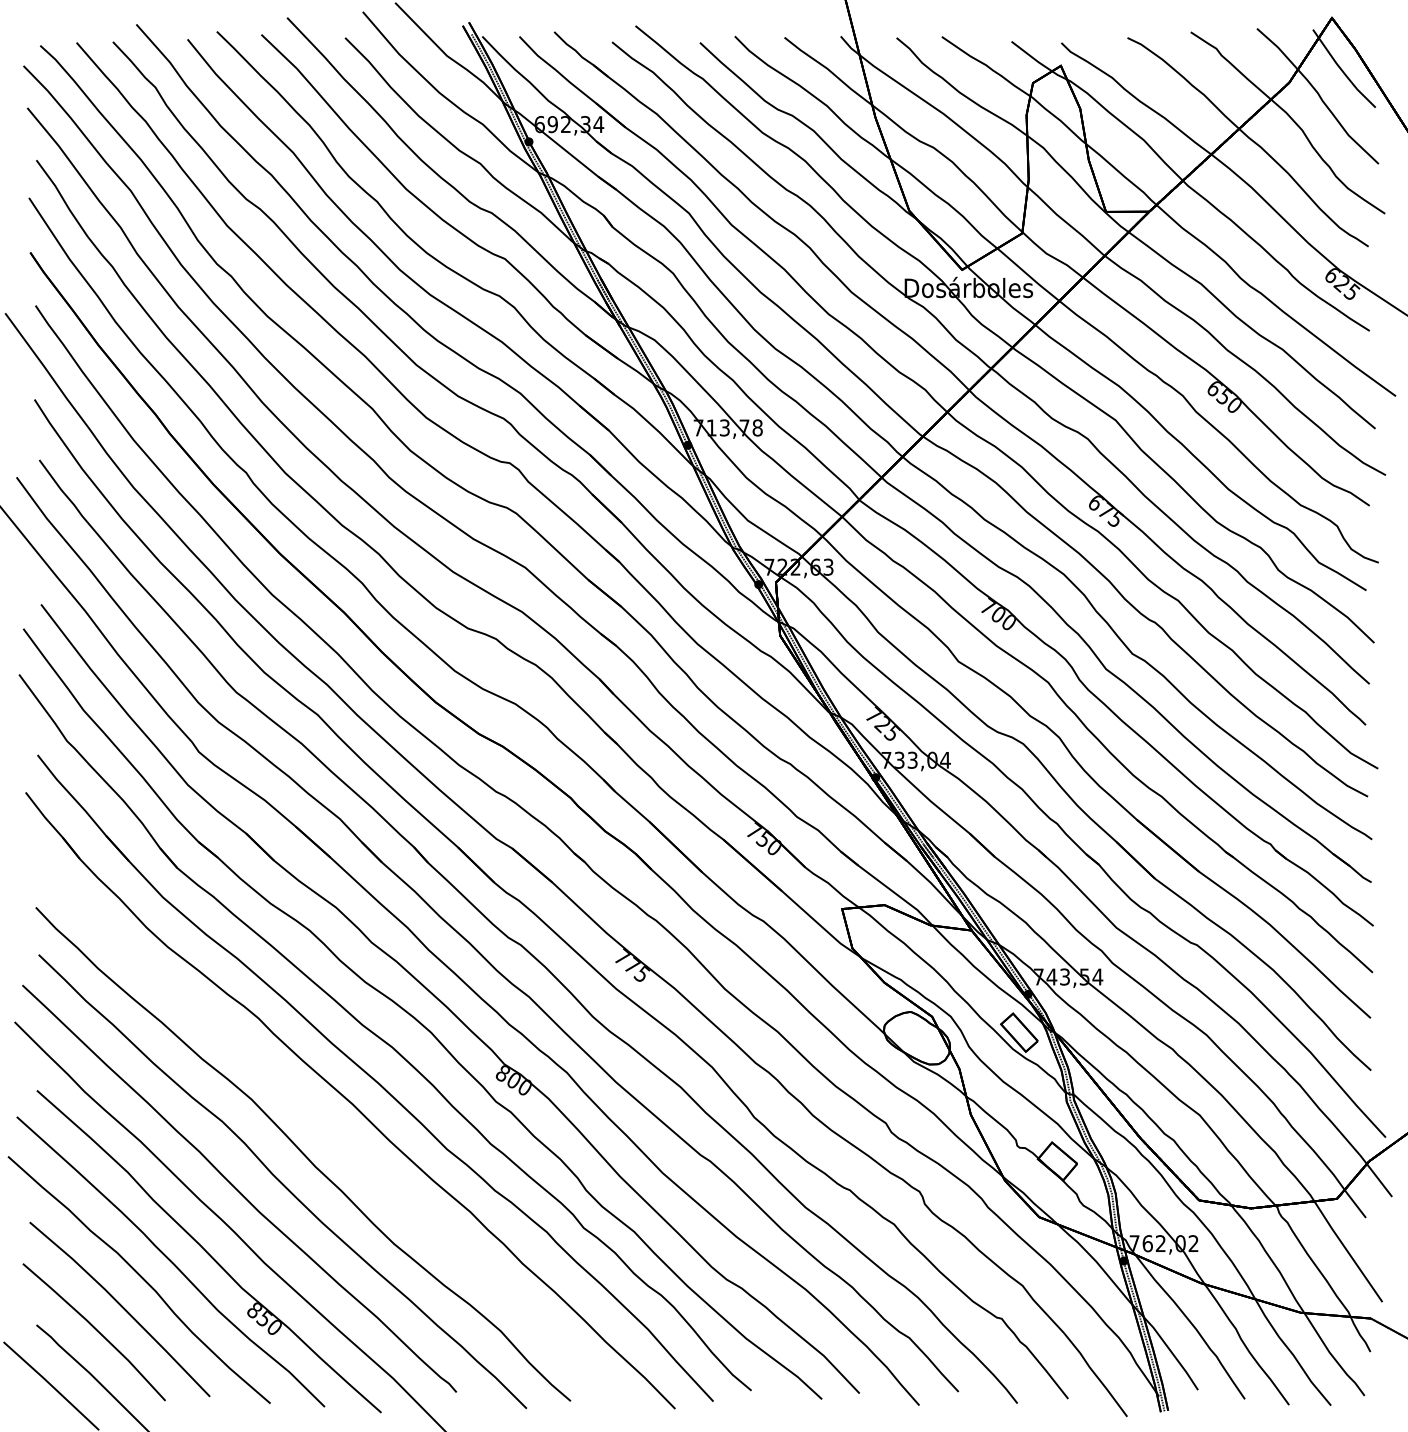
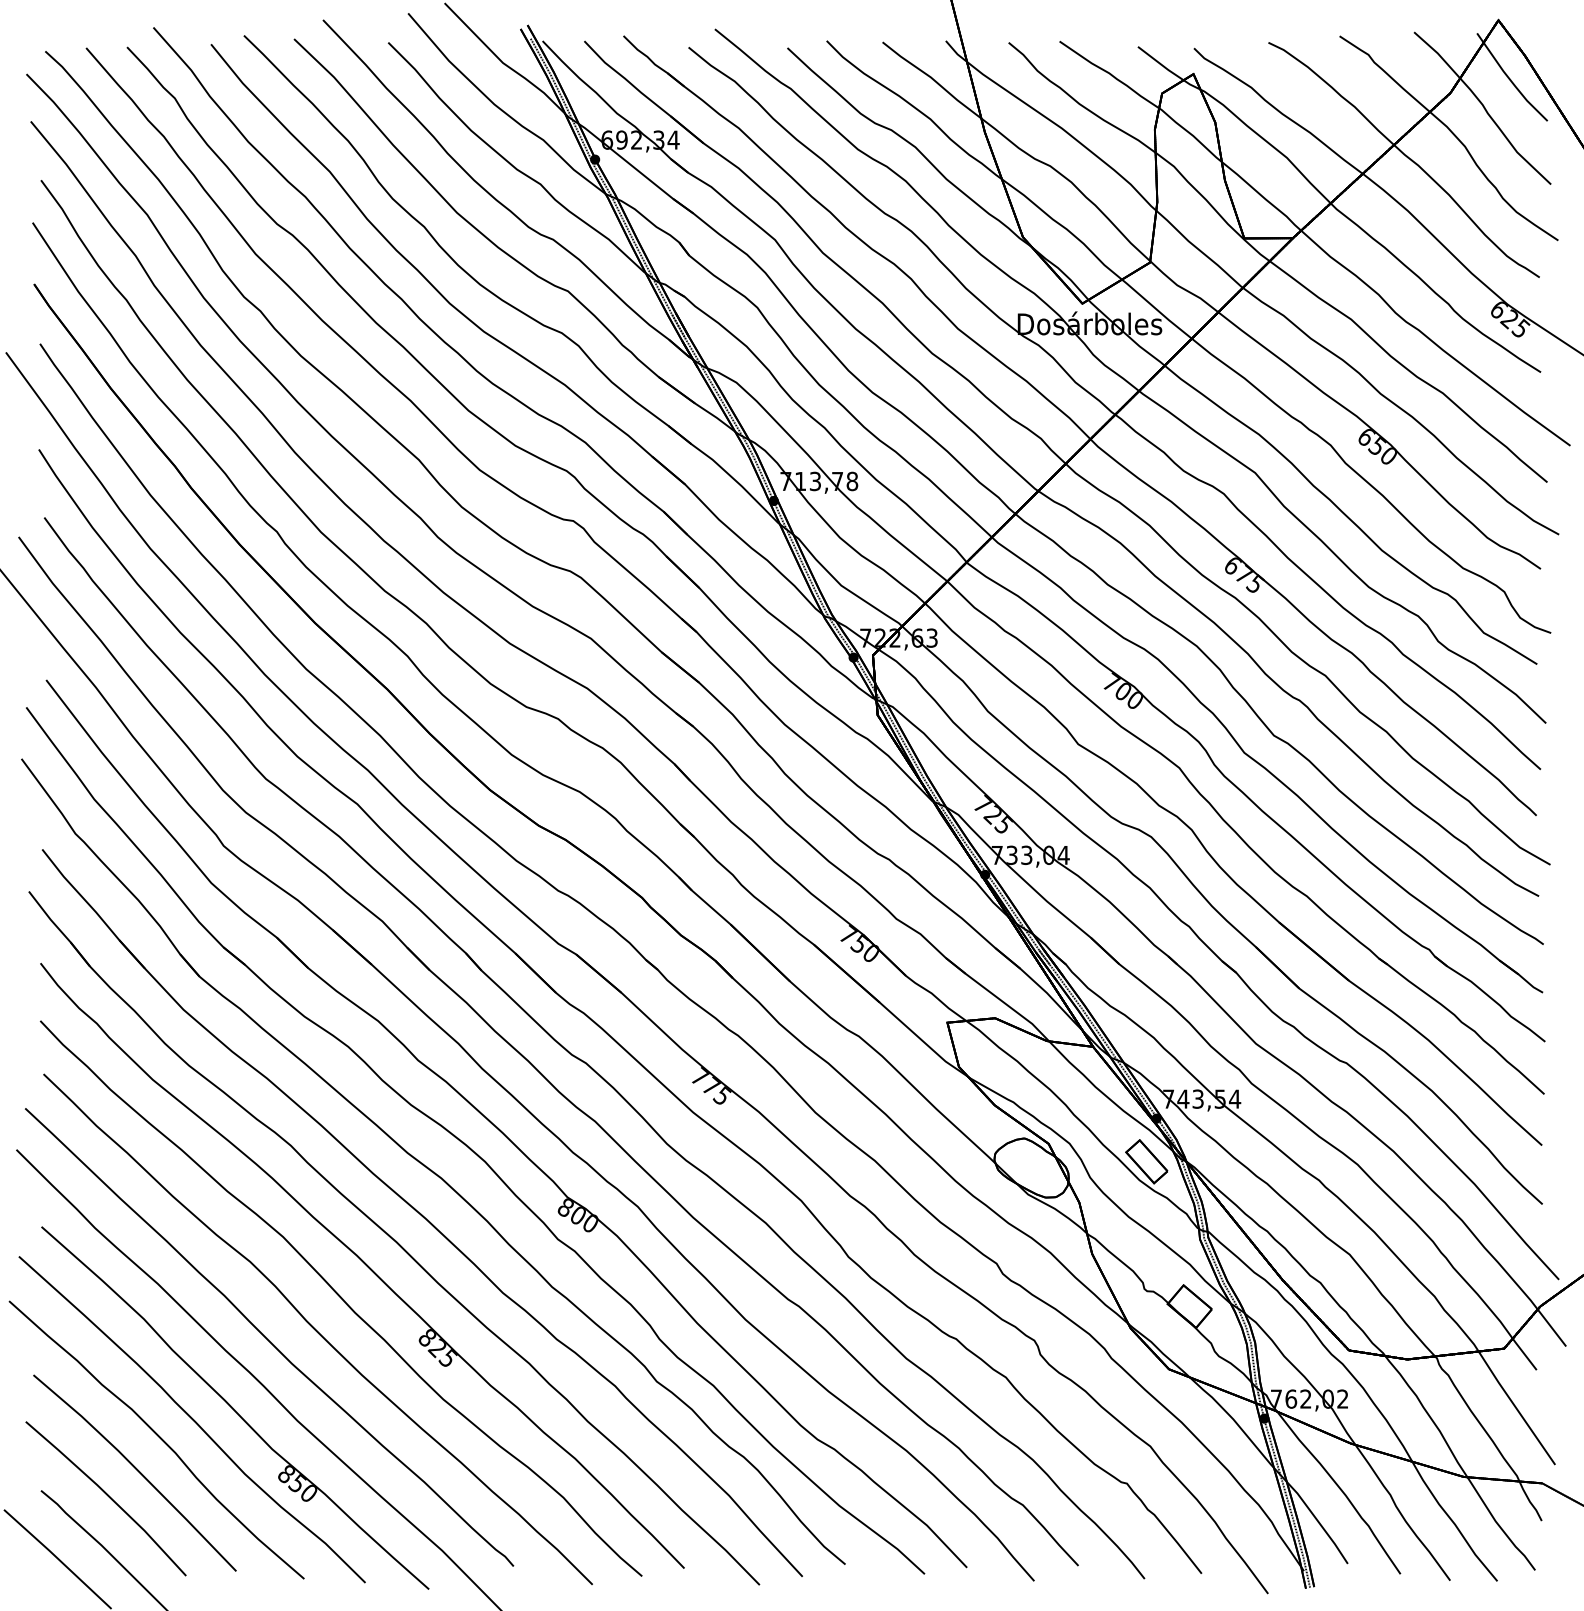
part: (322, 1124) -> (362, 1265), added

